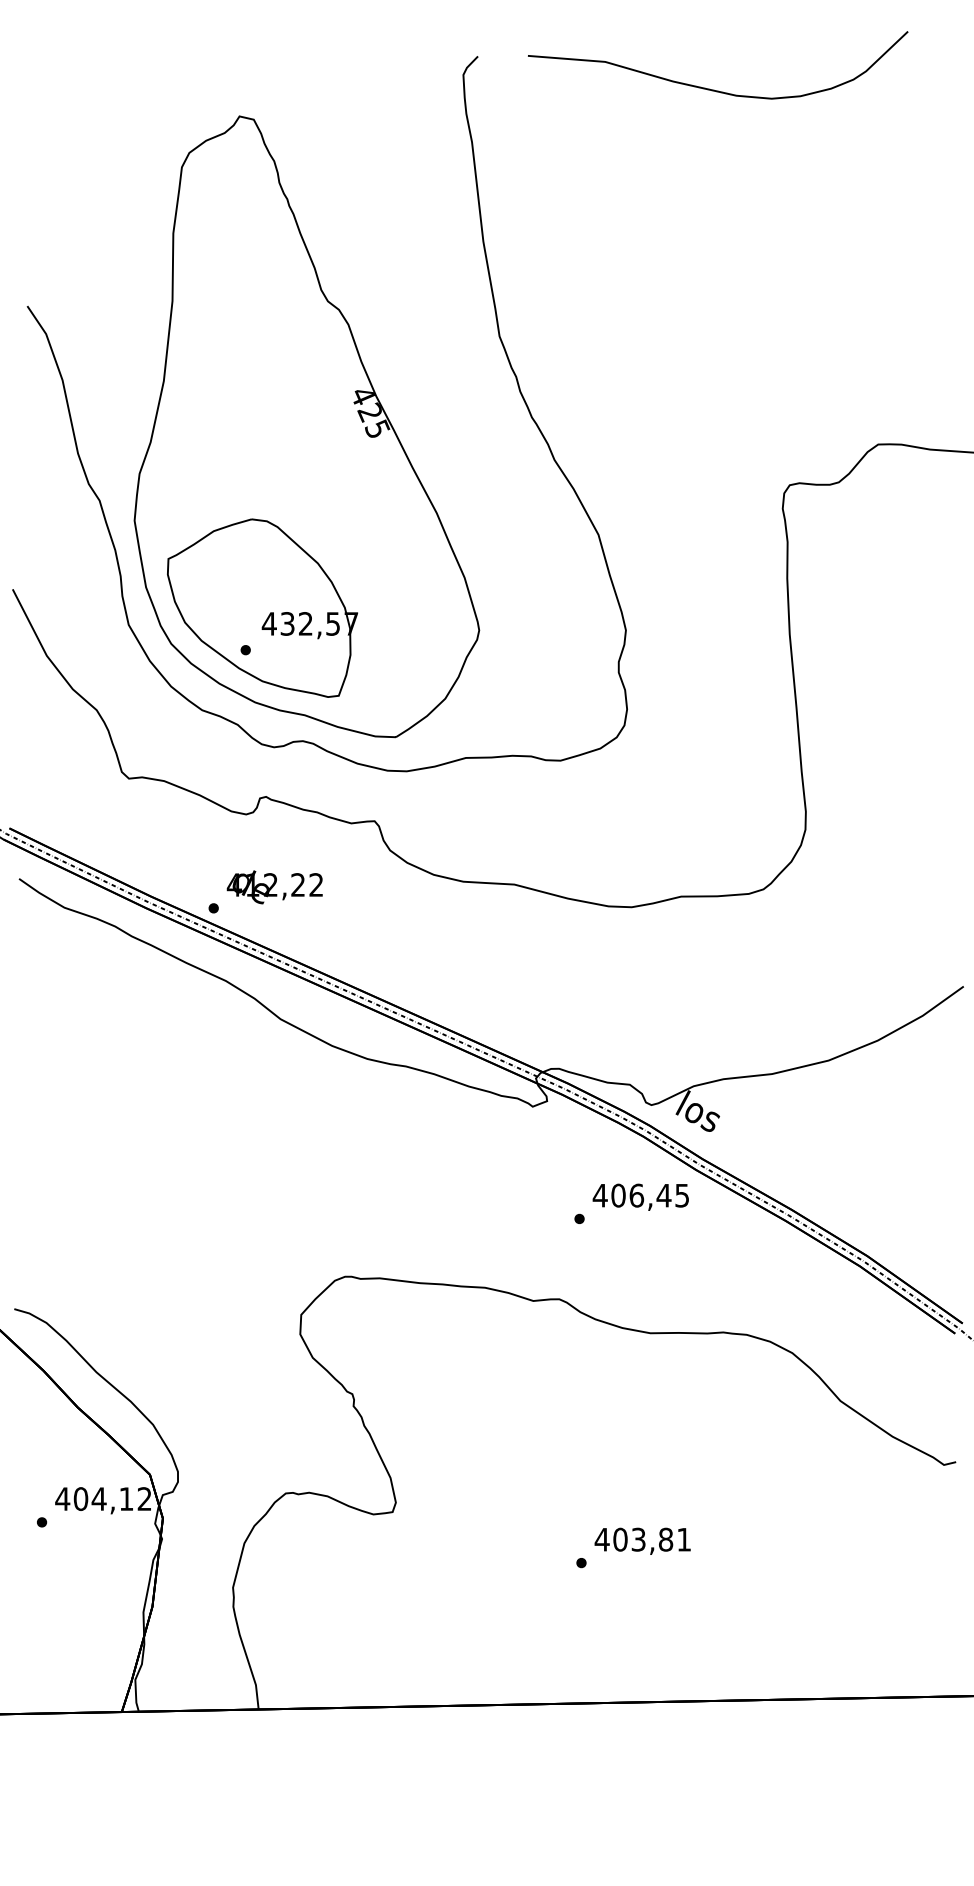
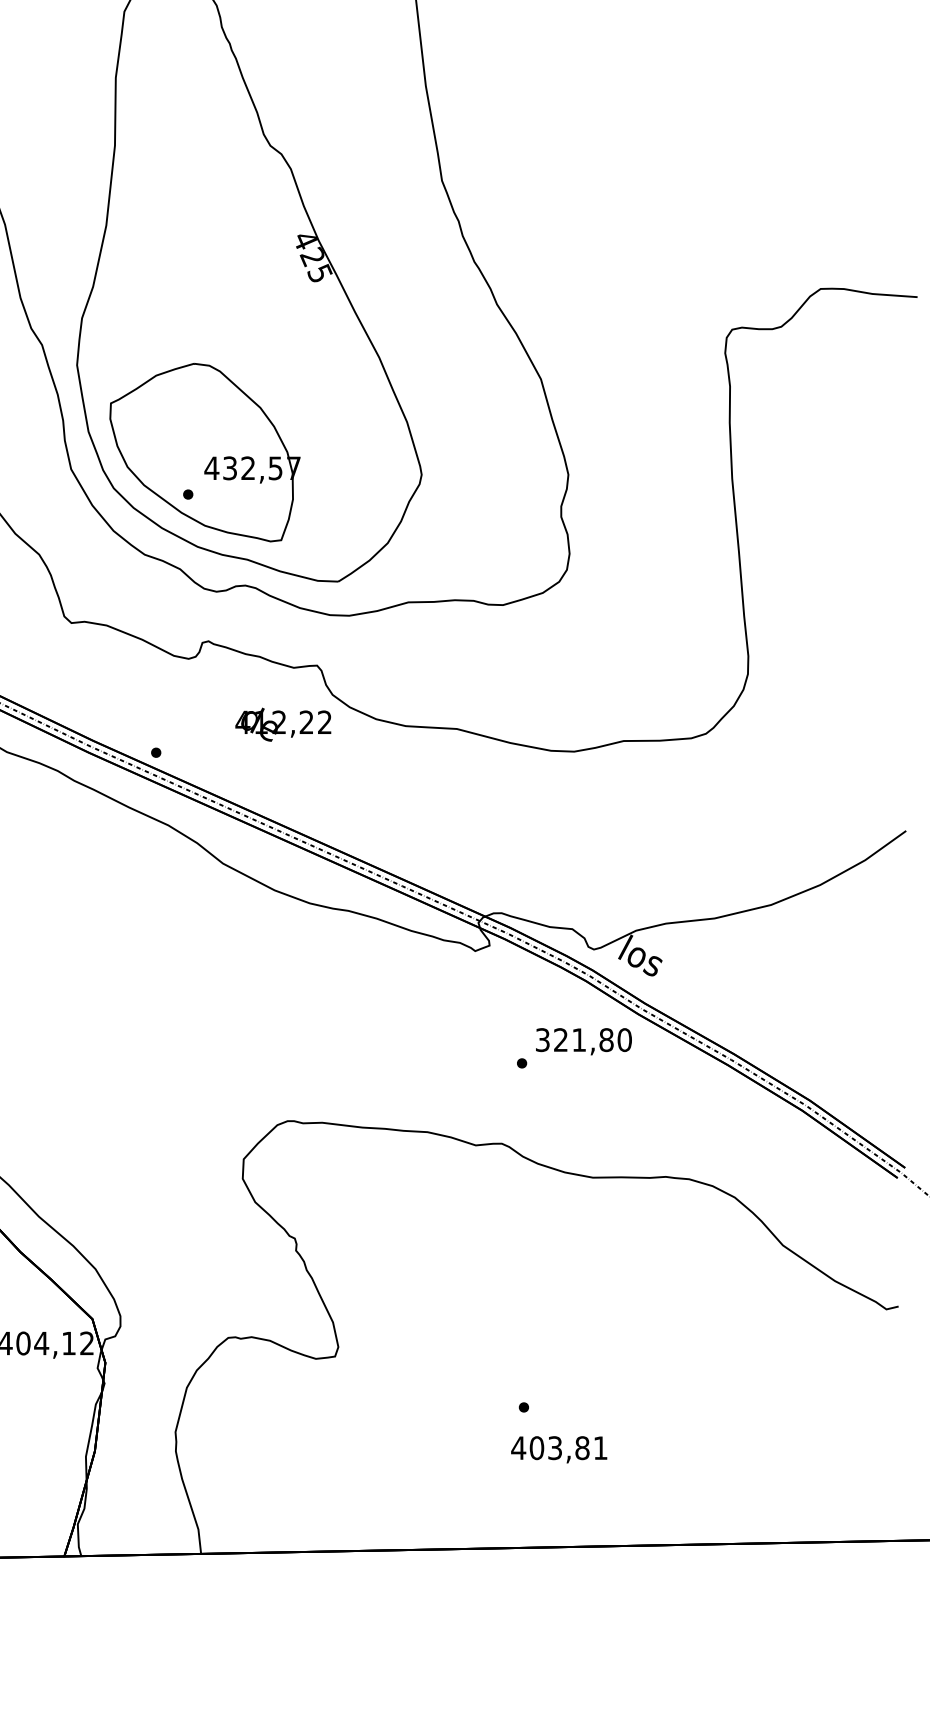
text: (274, 887) -> (282, 724), moved
text: (640, 1195) -> (582, 1039), 406,45 -> 321,80
text: (642, 1540) -> (558, 1448), moved

